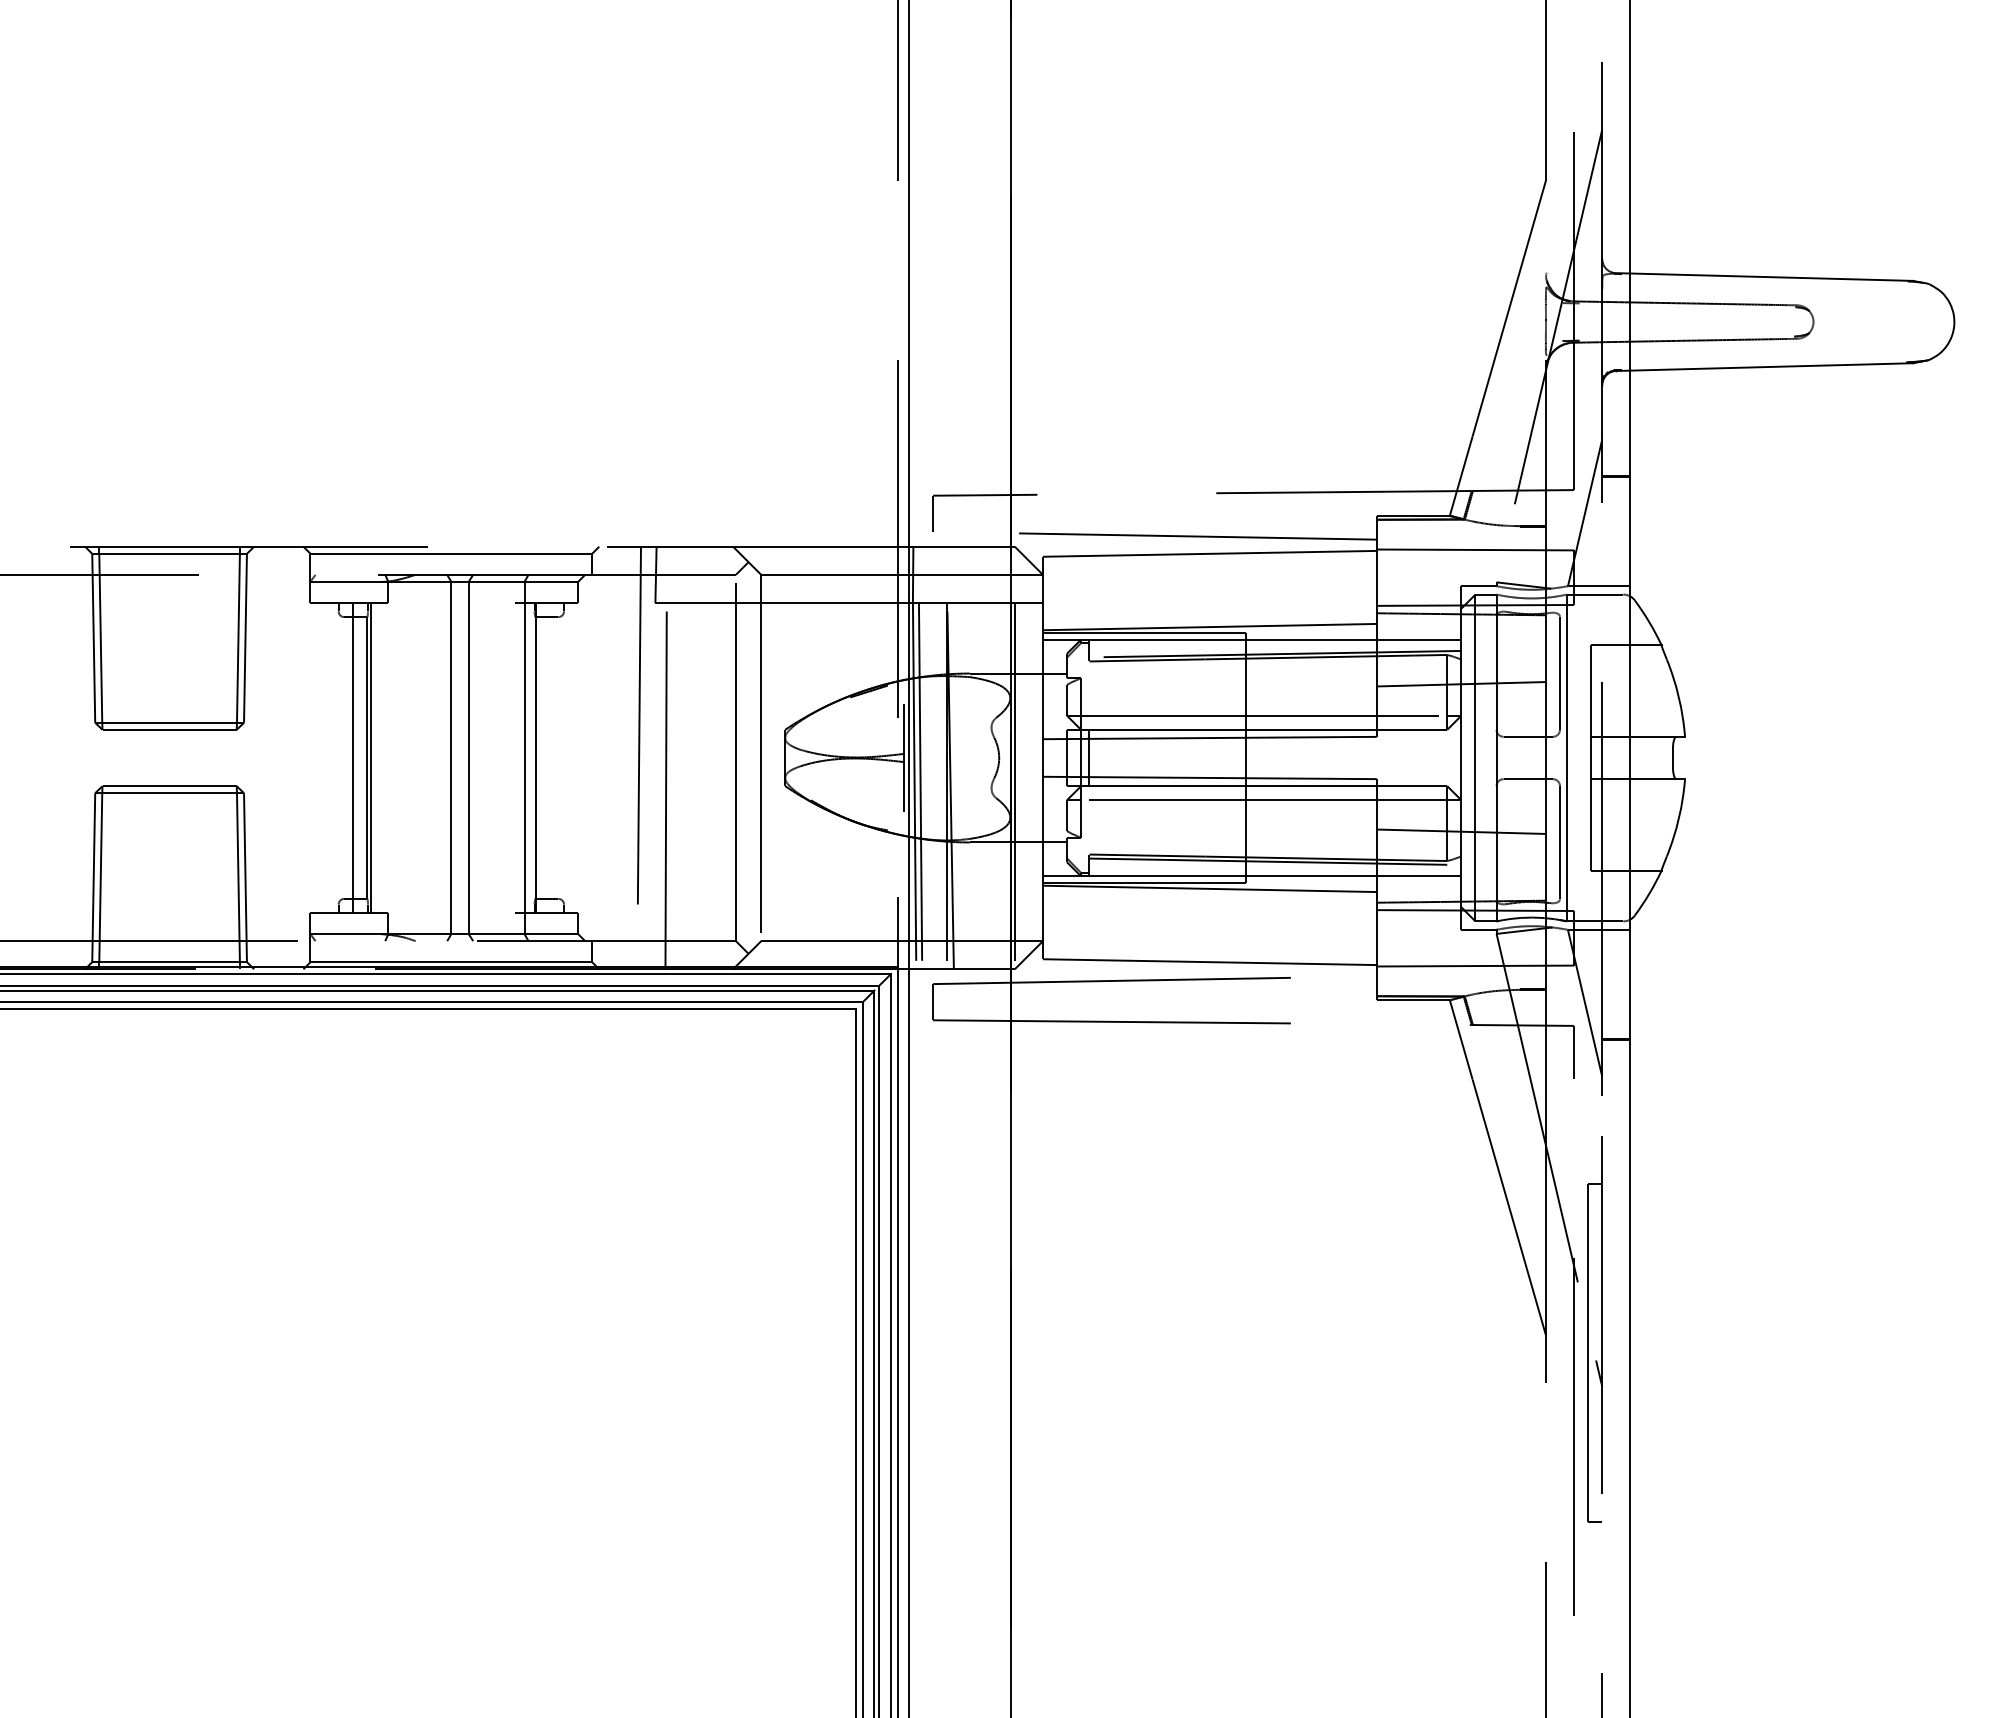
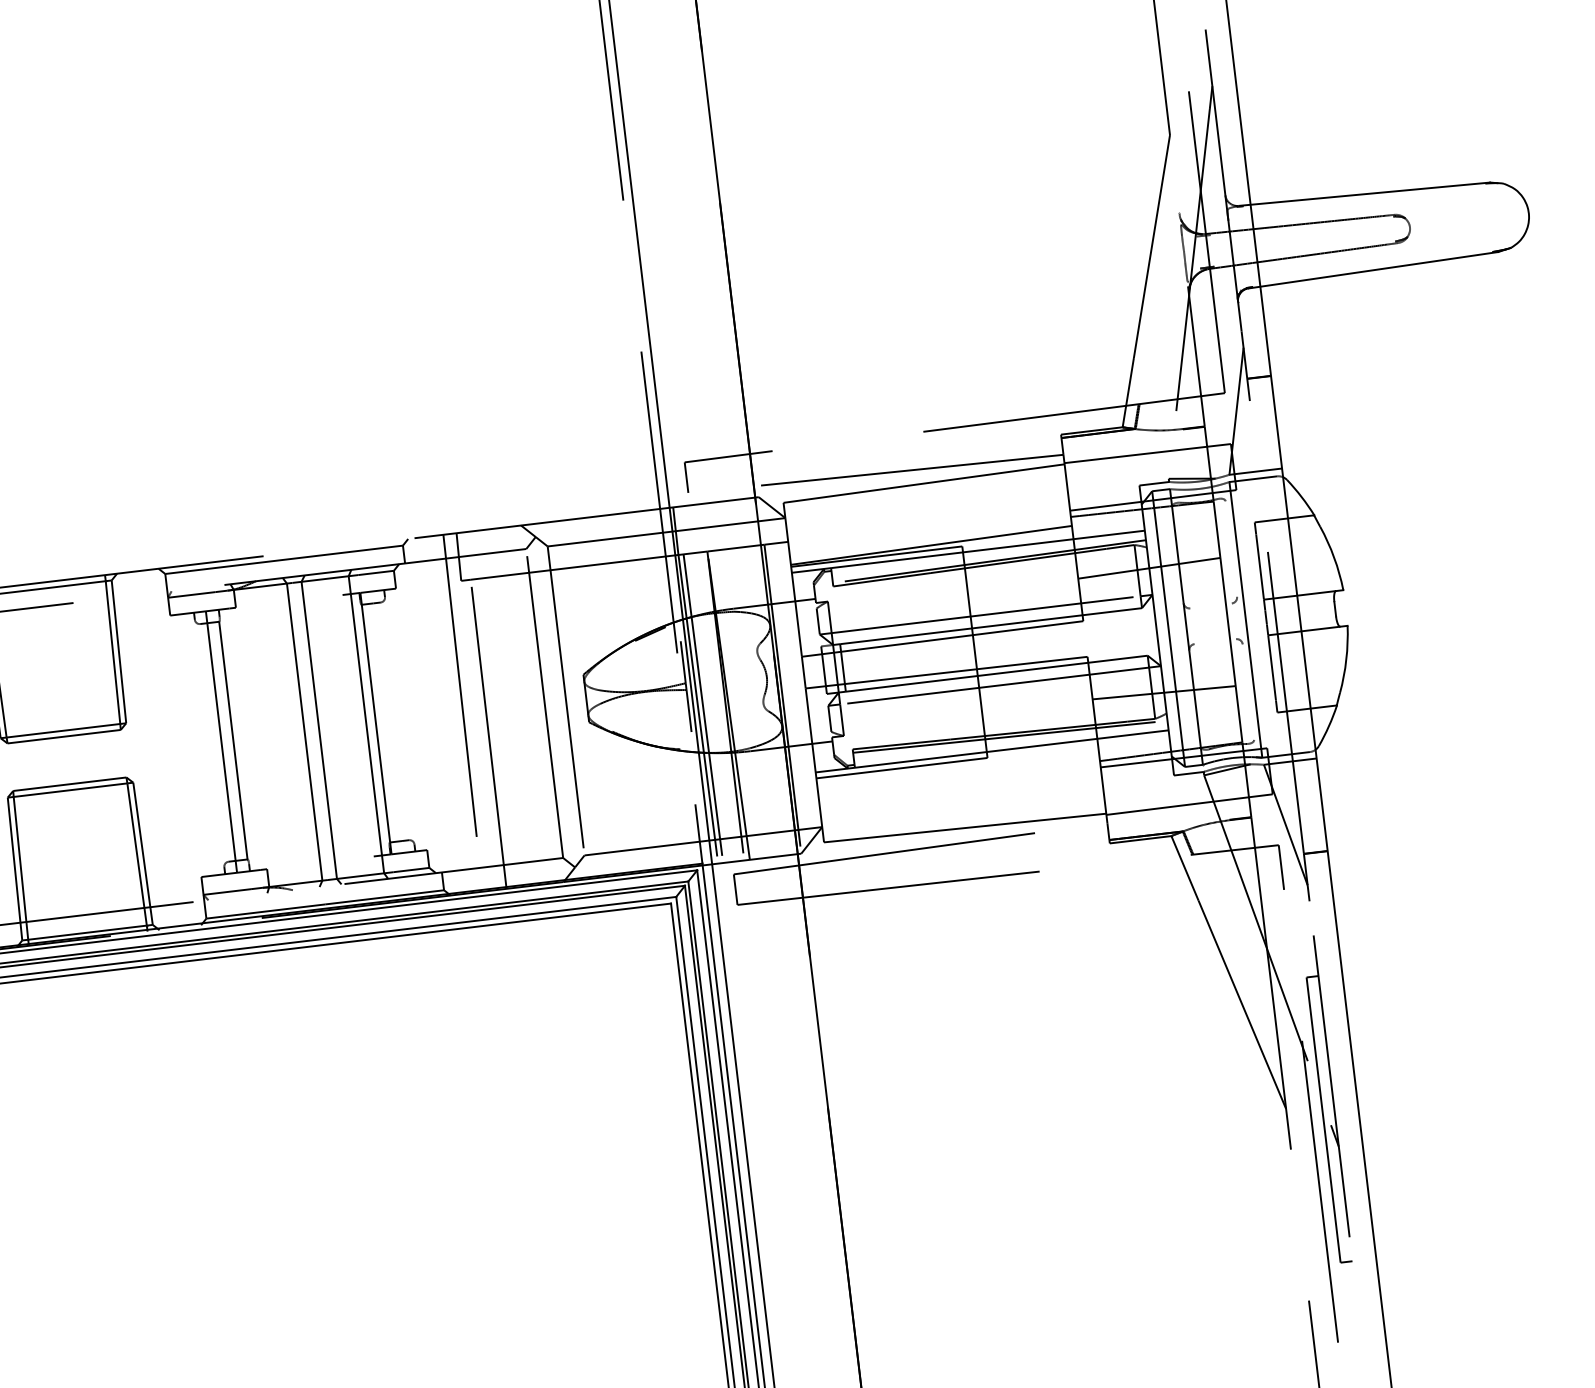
line: (1559, 672) -> (1230, 548), removed
line: (1527, 736) -> (1210, 605), removed
line: (371, 757) -> (237, 739), removed
line: (1527, 779) -> (1214, 642), removed
line: (1559, 842) -> (1248, 691), removed
line: (1209, 888) -> (957, 765), removed

